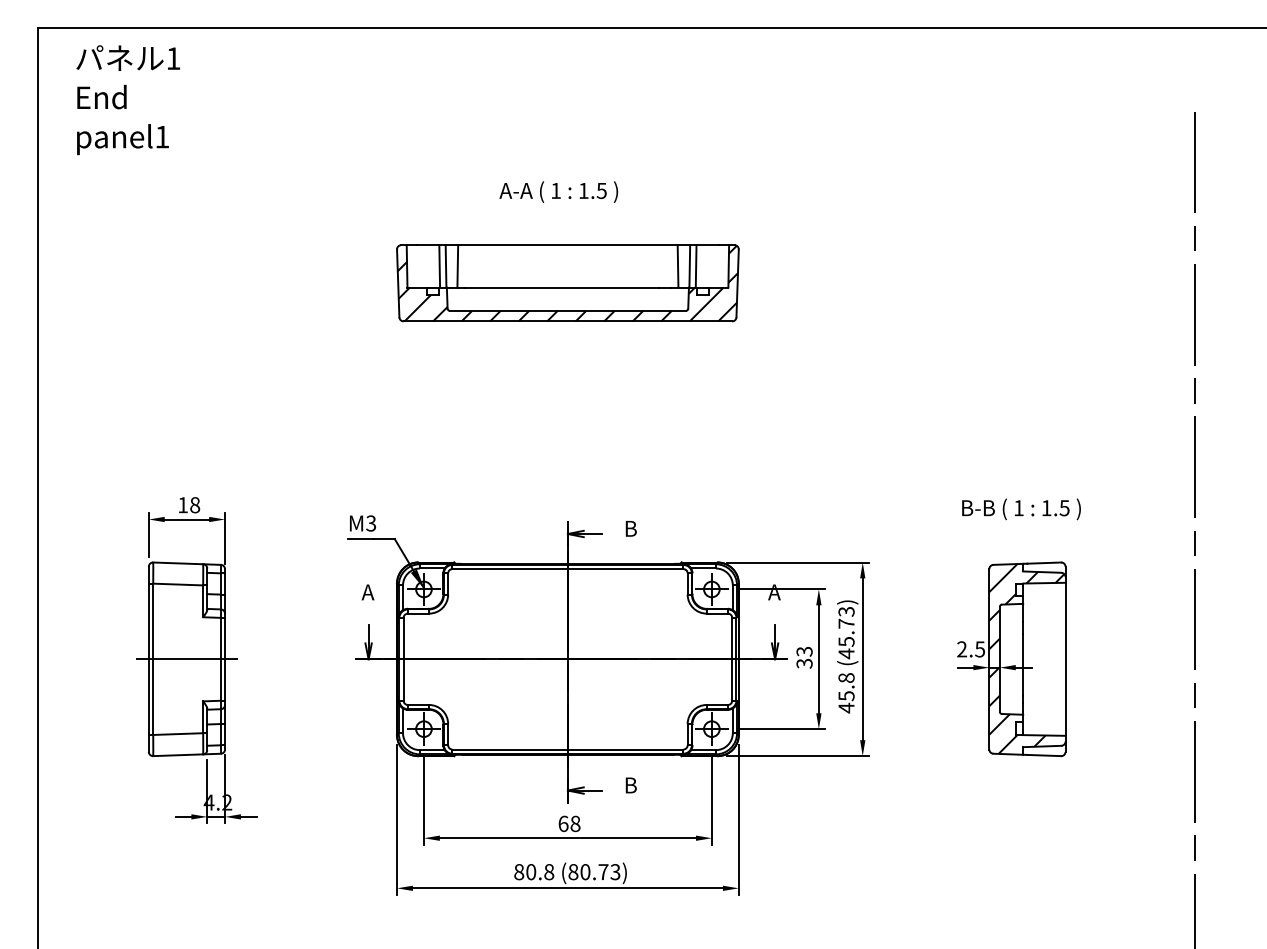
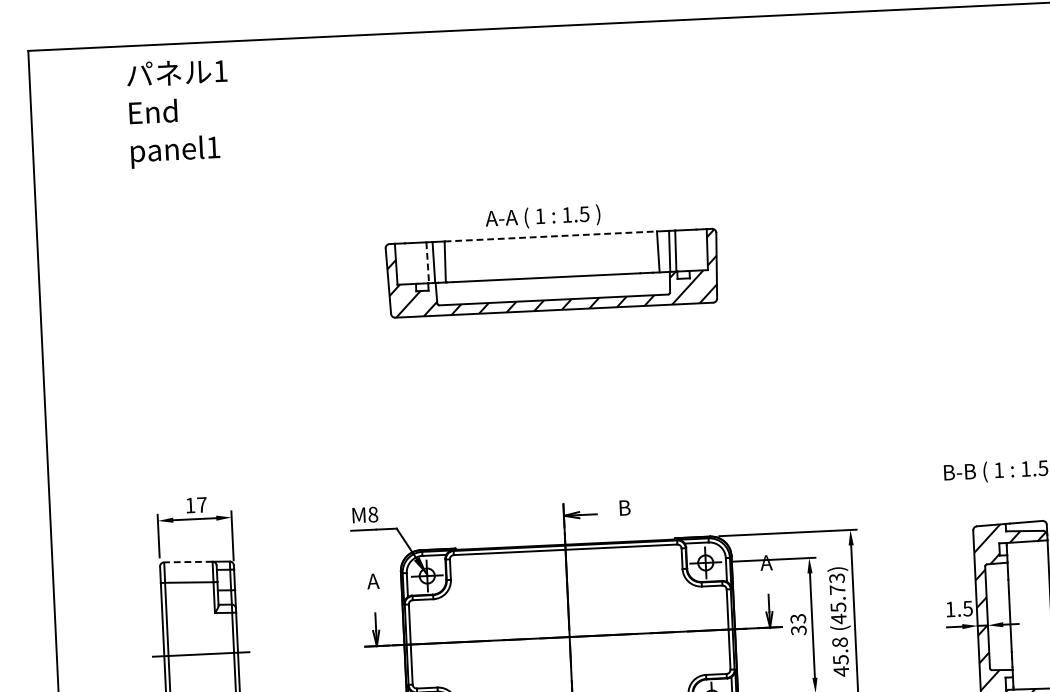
text: (127, 100) -> (178, 113), moved
text: (558, 191) -> (542, 216), moved
line: (567, 245) -> (550, 236), solid -> dashed
line: (439, 266) -> (427, 262), solid -> dashed
text: (195, 505) -> (202, 505), 18 -> 17
text: (371, 523) -> (373, 514), M3 -> M8
line: (178, 563) -> (188, 562), solid -> dashed
text: (962, 649) -> (950, 609), 2.5 -> 1.5

